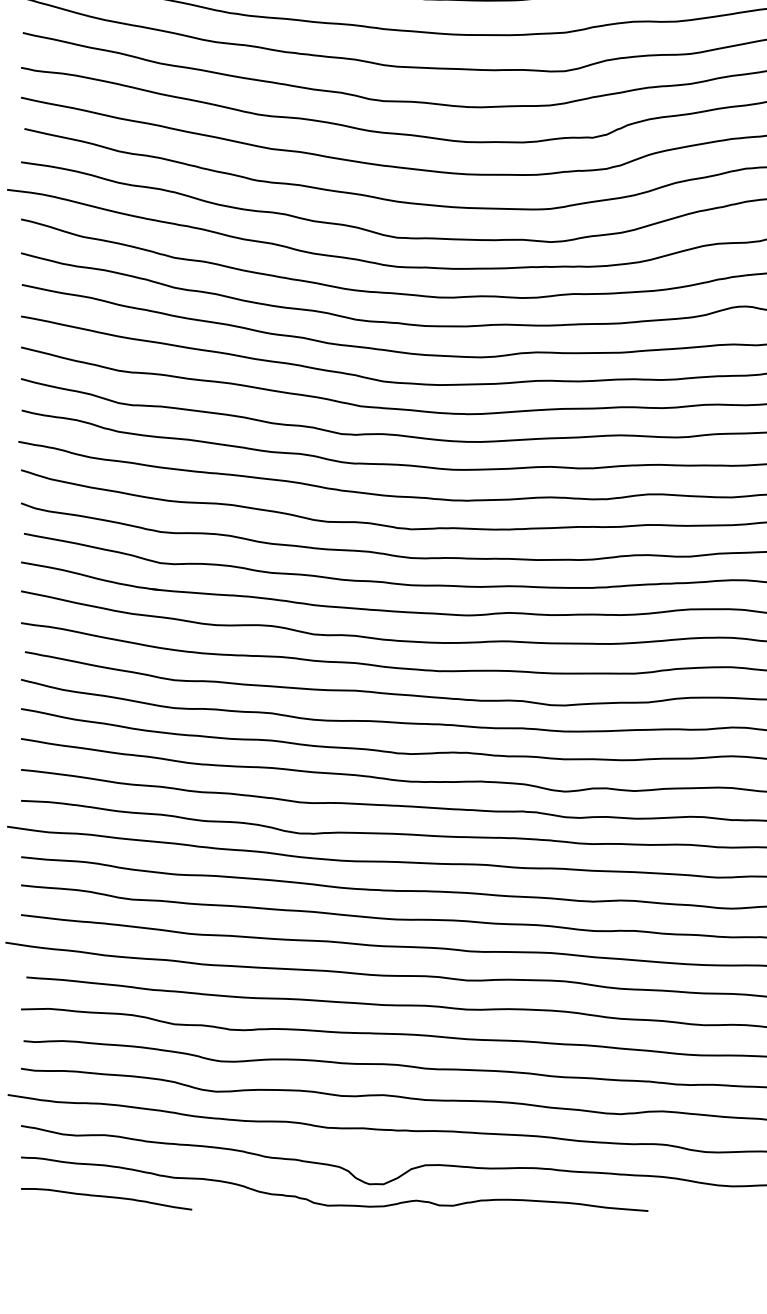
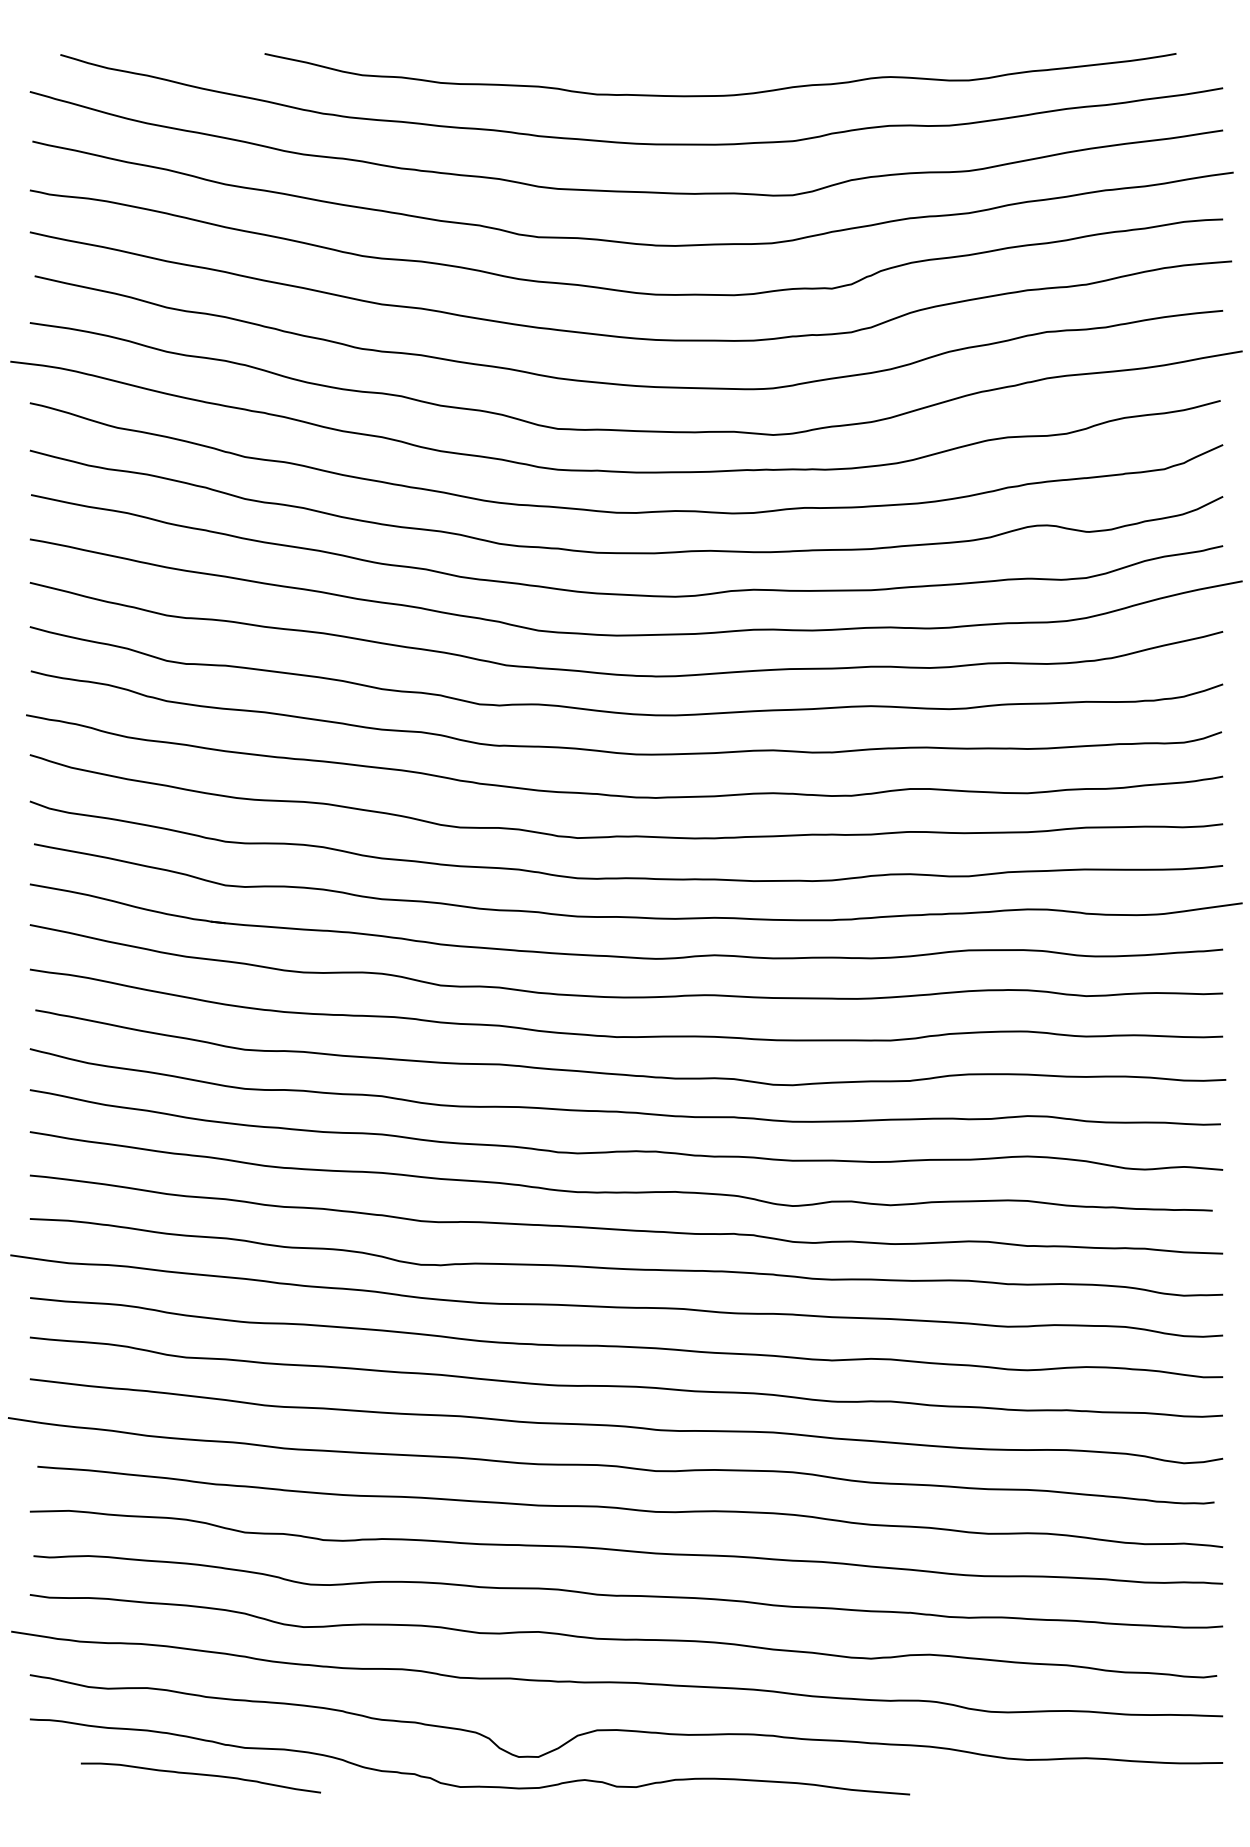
curve: (106, 1197) -> (200, 1775), moved

